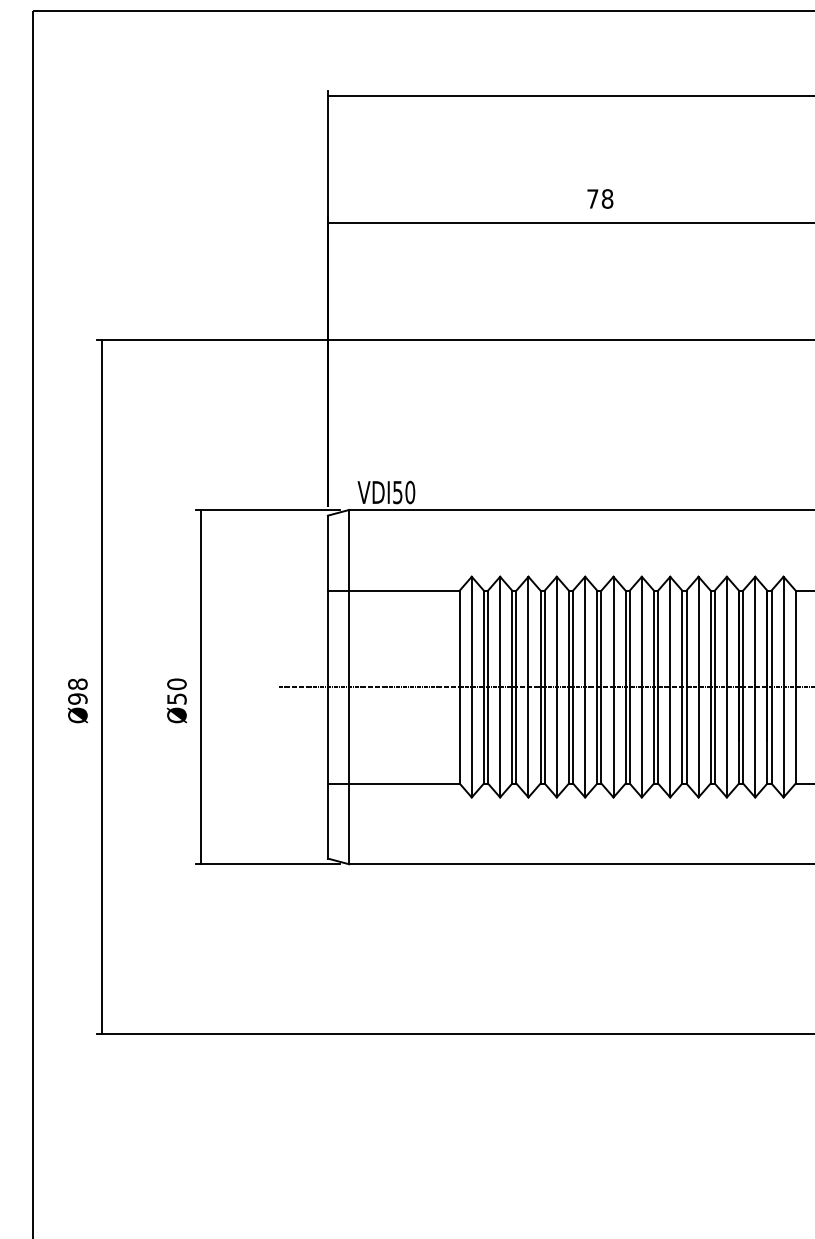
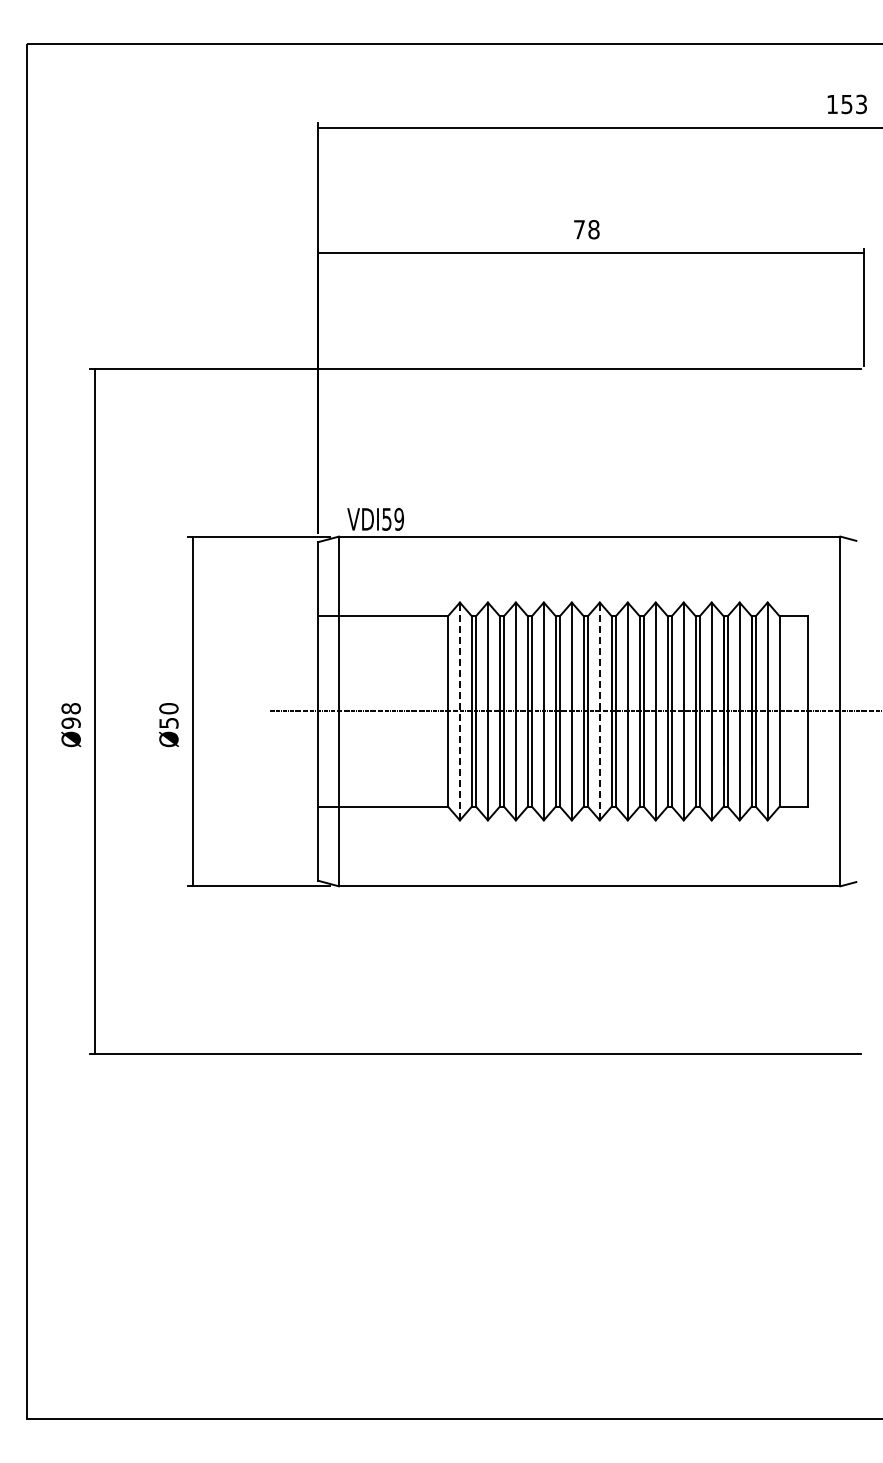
text: (409, 492) -> (398, 519), VDI50 -> VDI59
line: (471, 687) -> (459, 711), solid -> dashed
line: (613, 687) -> (599, 711), solid -> dashed

